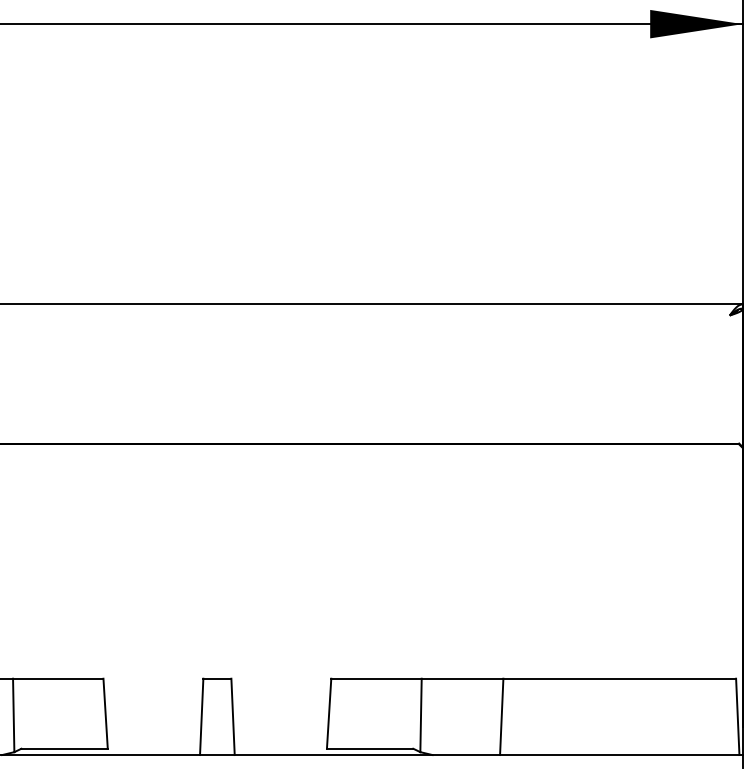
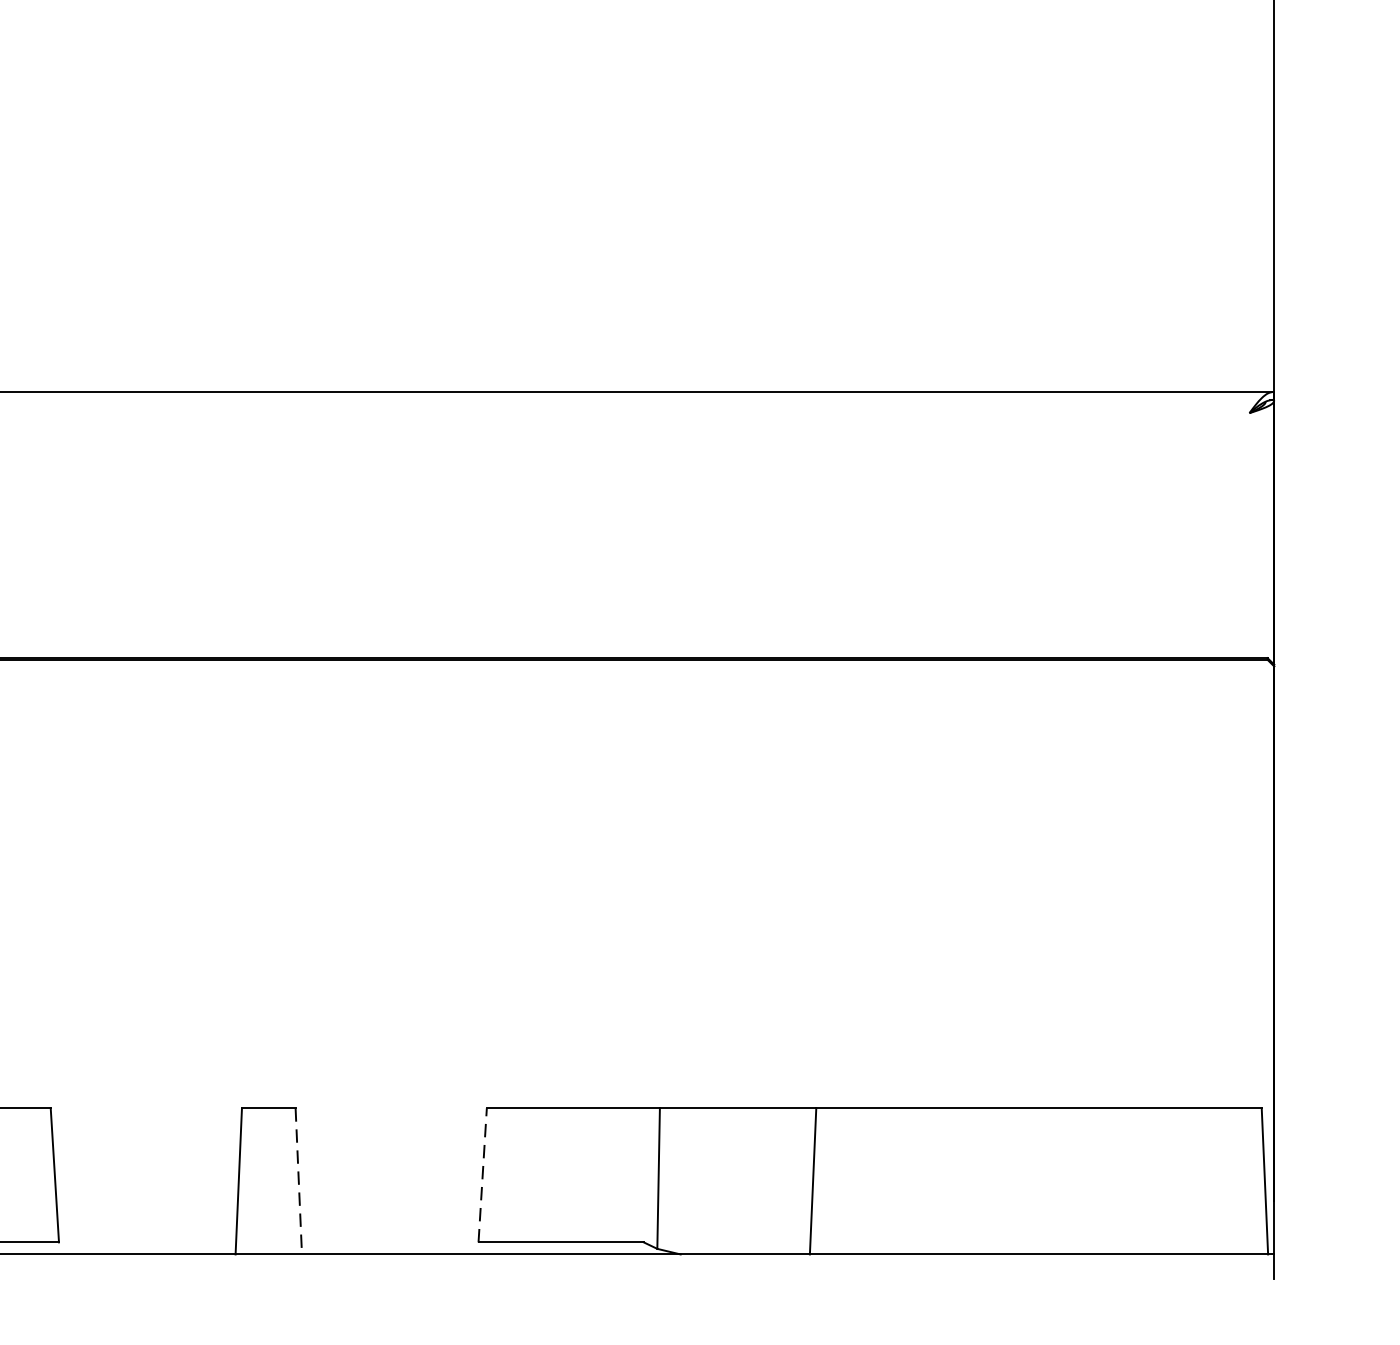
line: (329, 713) -> (483, 1174), solid -> dashed
line: (233, 717) -> (299, 1182), solid -> dashed

